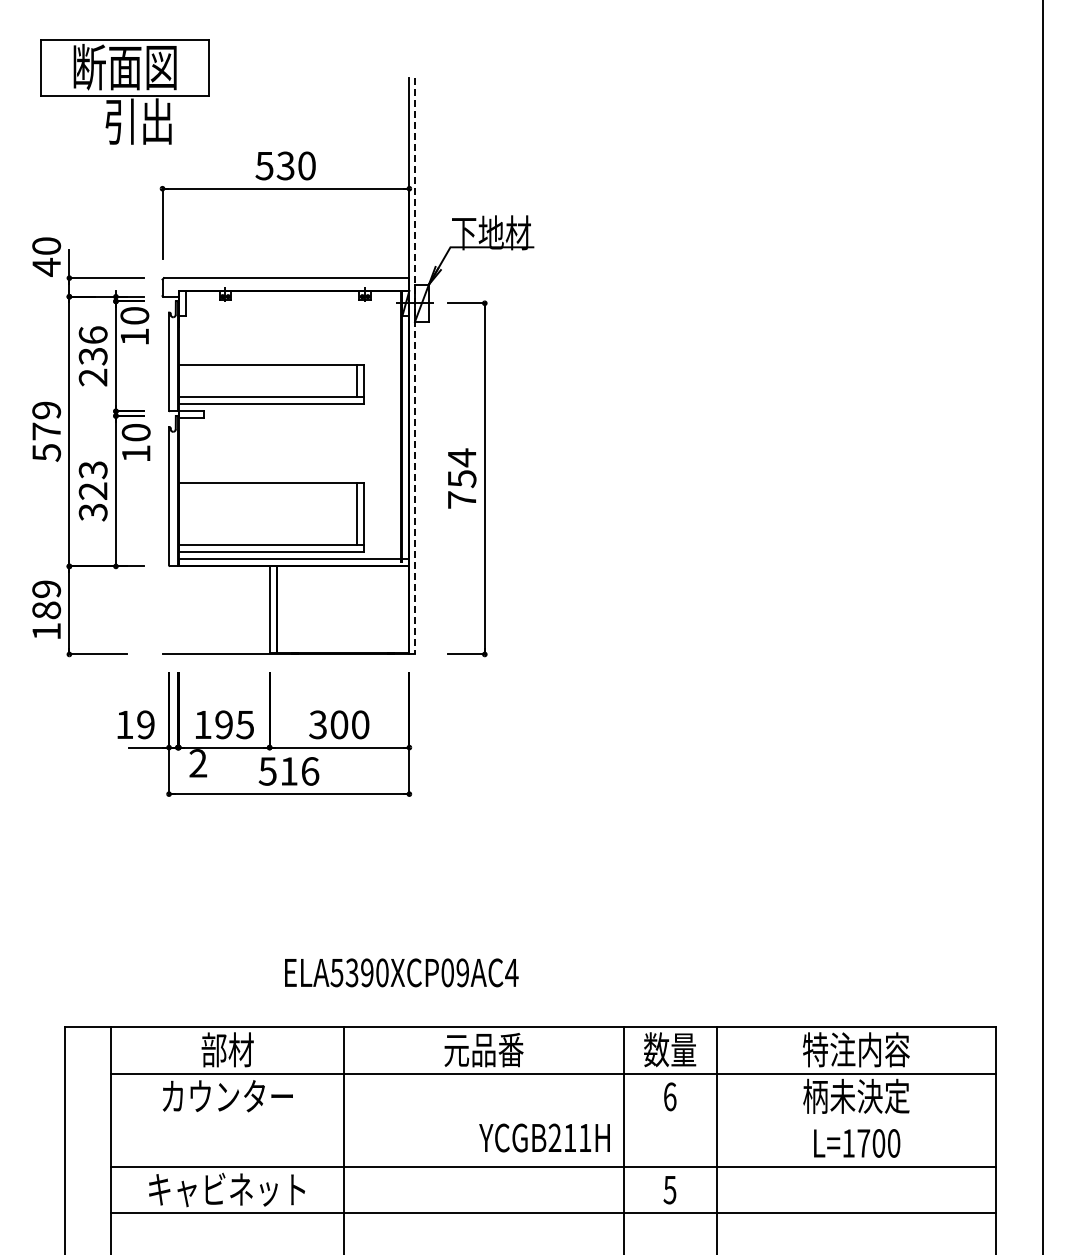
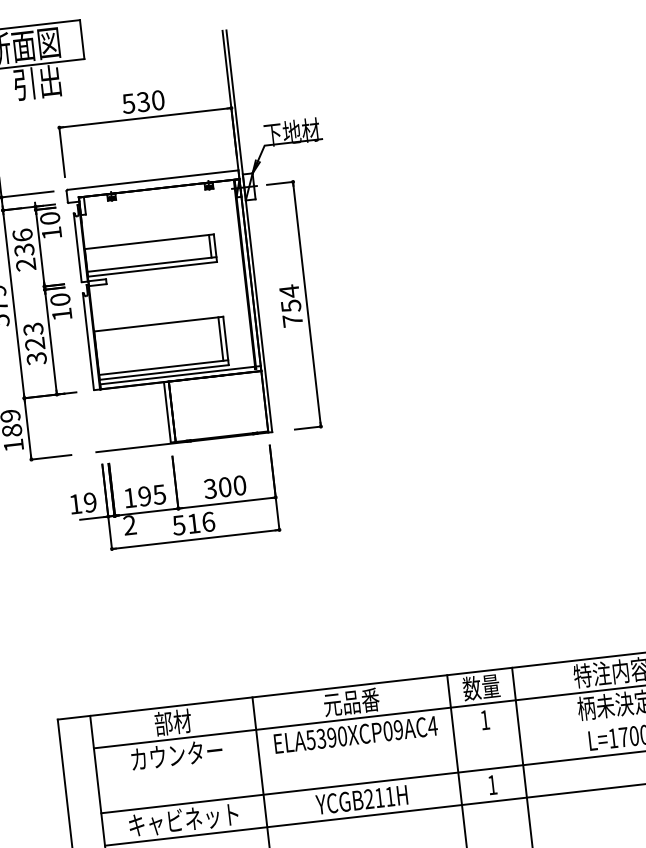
line: (414, 366) -> (249, 231), dashed -> solid
text: (401, 972) -> (355, 734), moved
text: (670, 1096) -> (485, 719), 6 -> 1
text: (544, 1137) -> (361, 799), moved
text: (669, 1190) -> (492, 785), 5 -> 1

